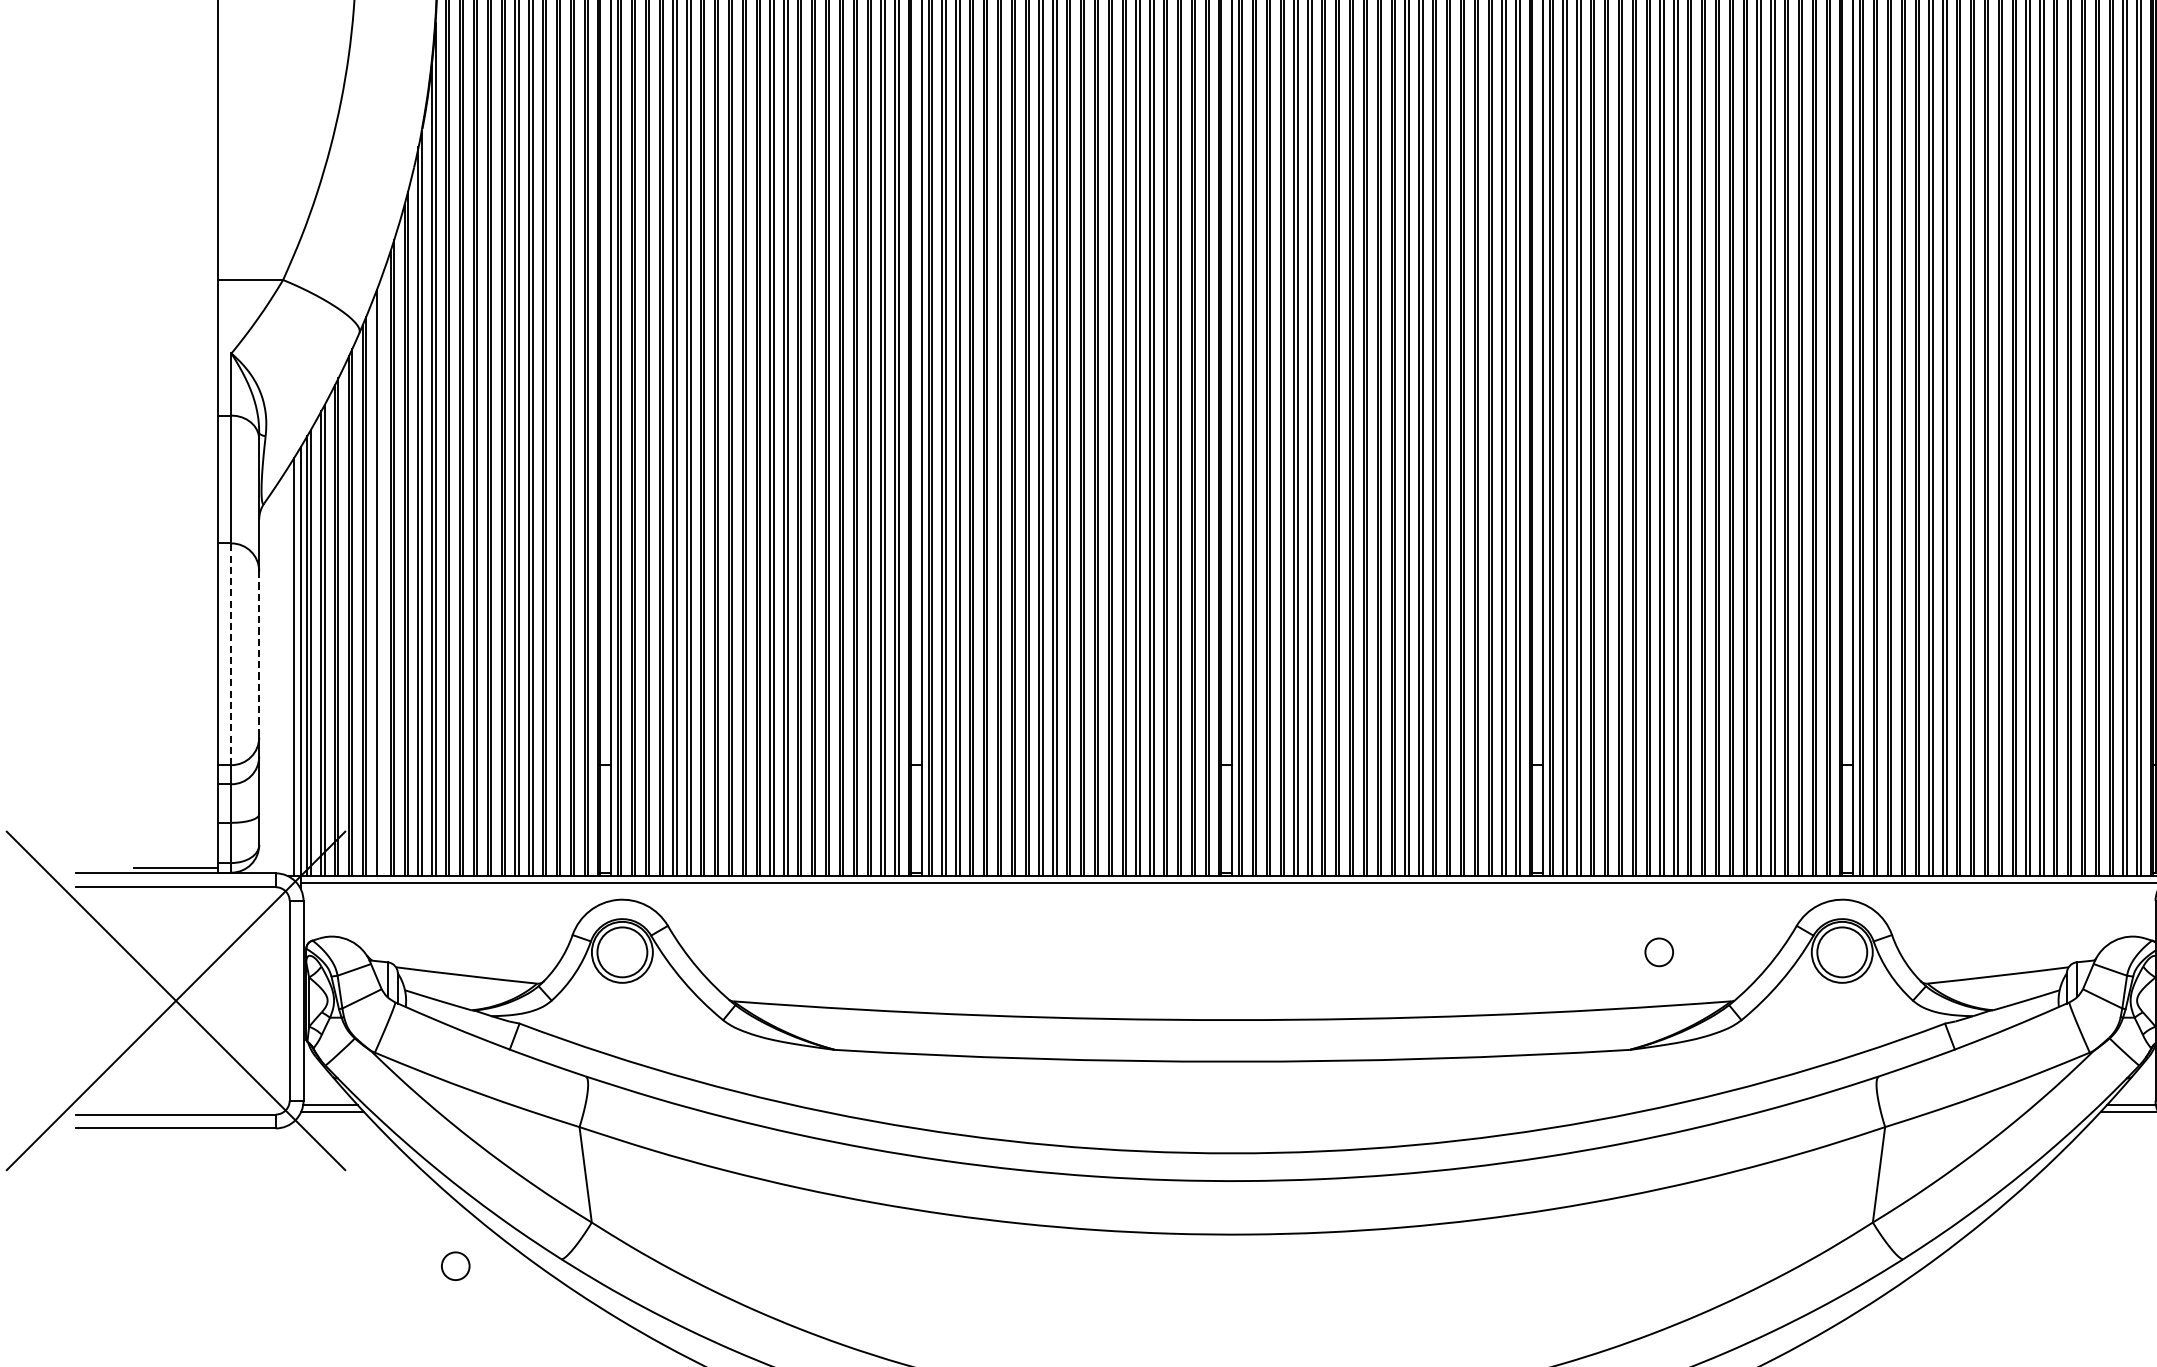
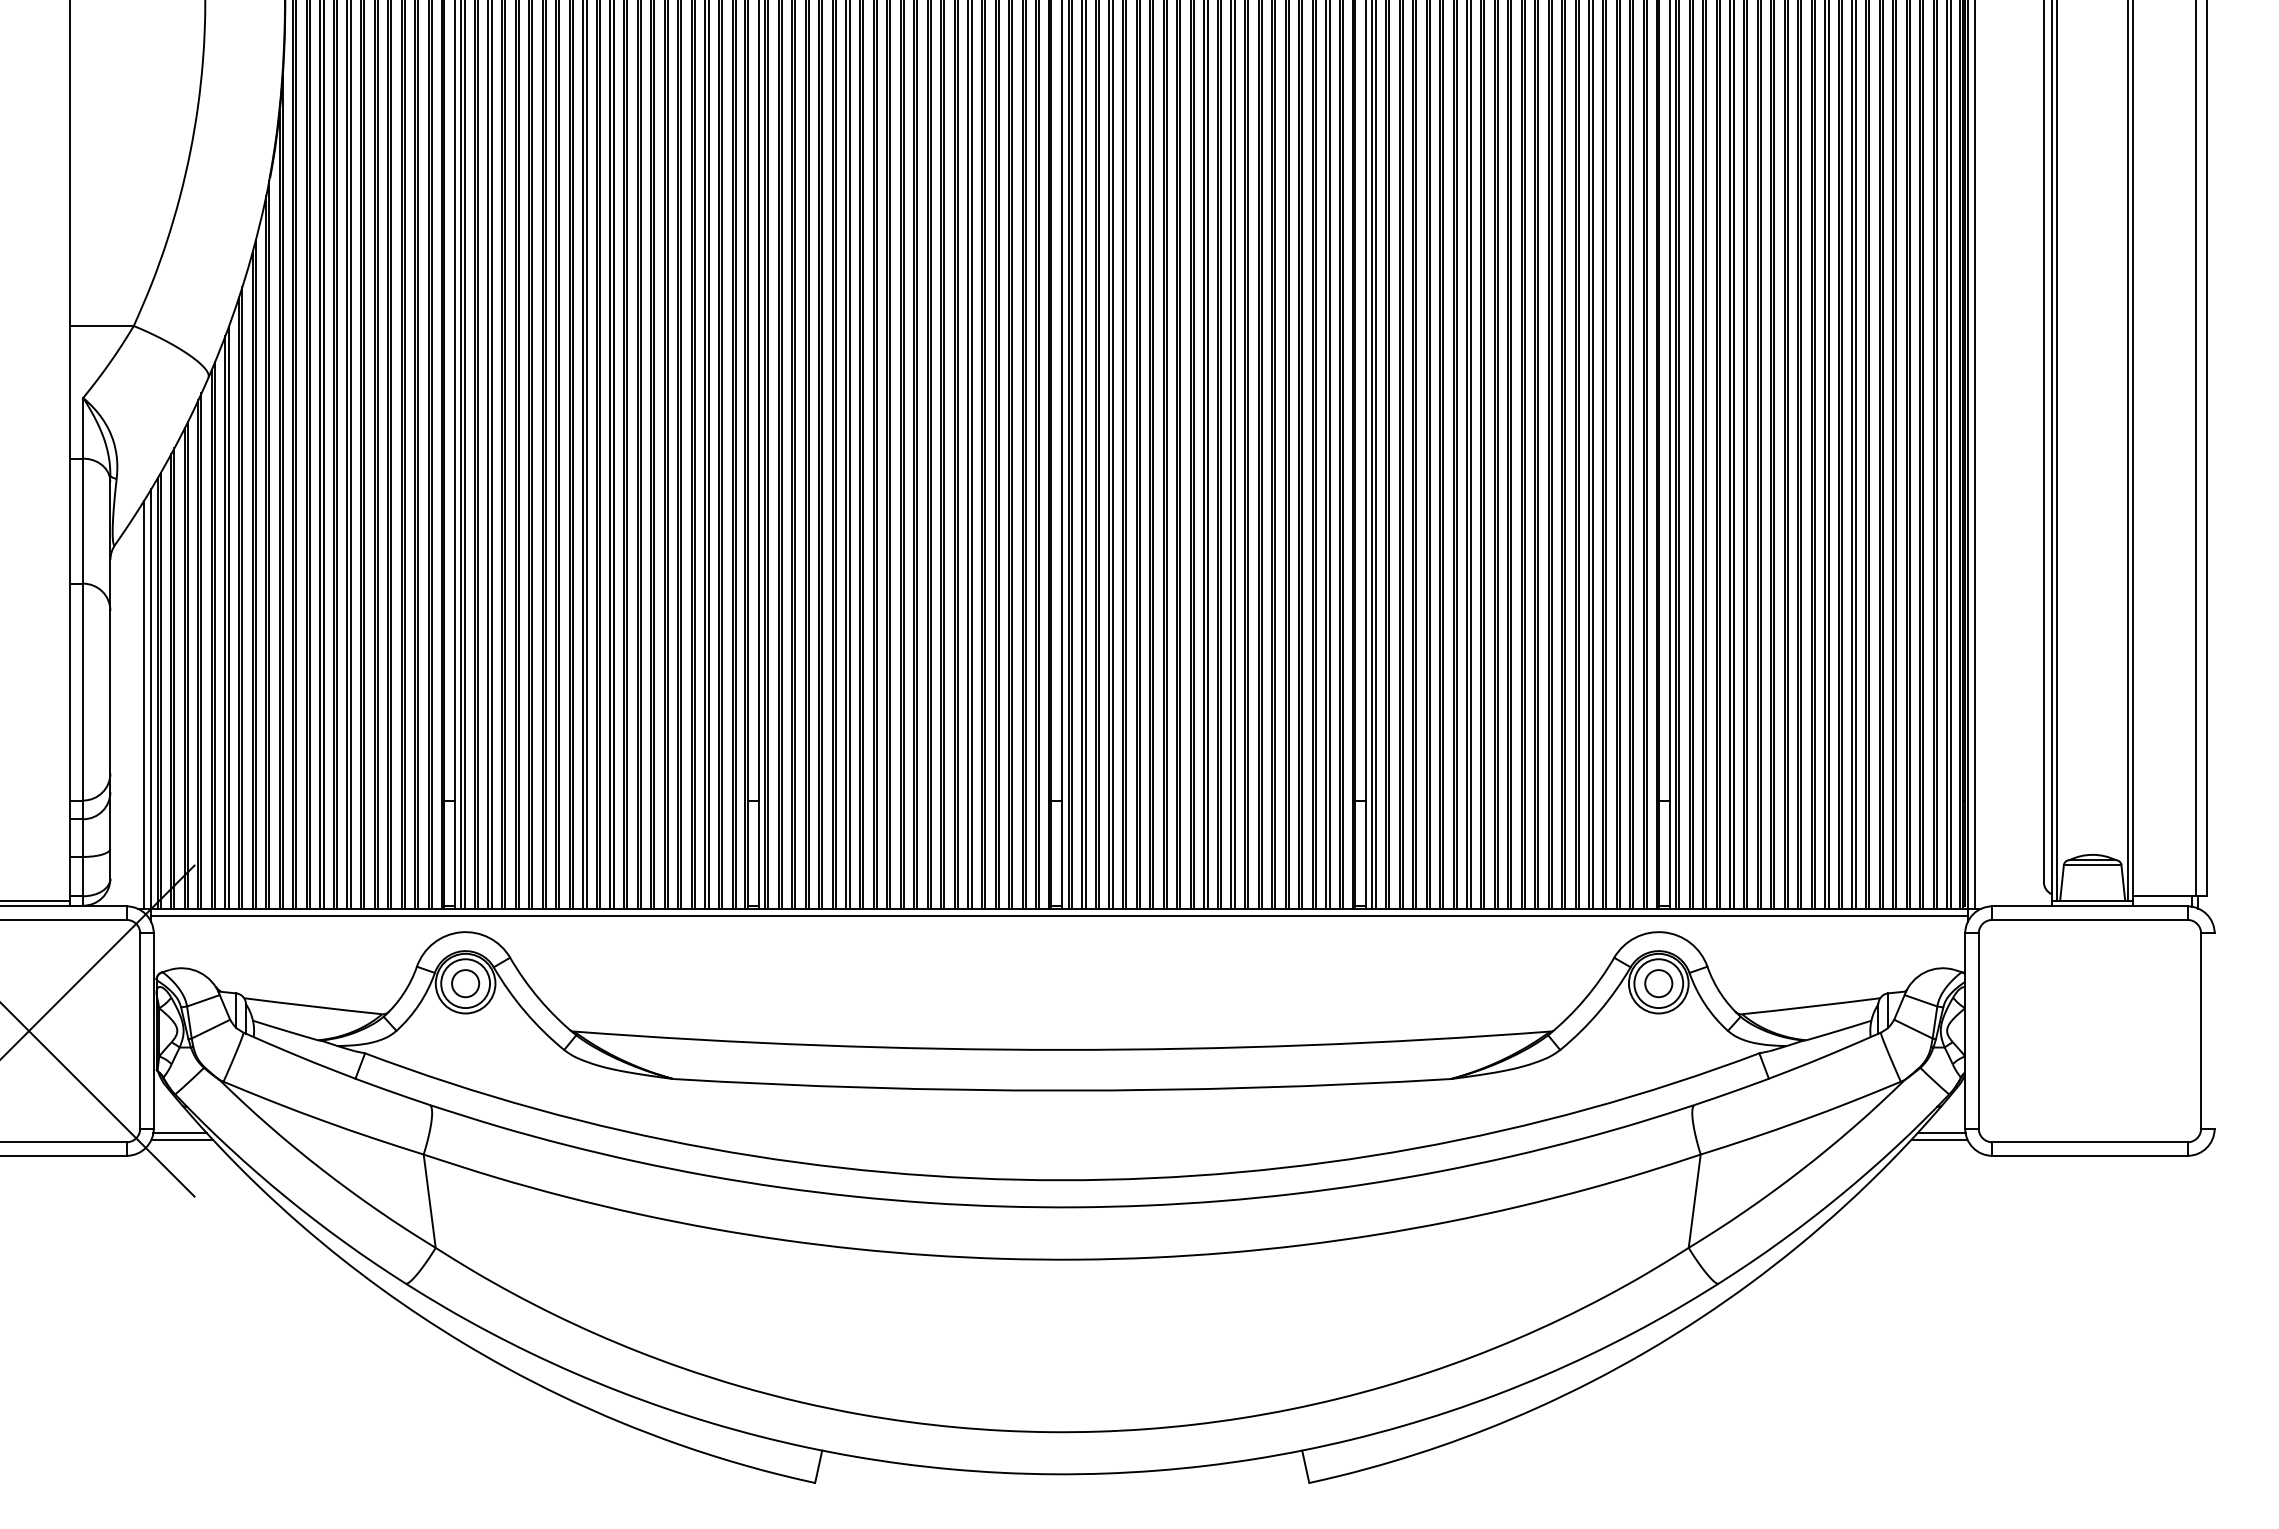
line: (379, 578) -> (228, 617), added
line: (231, 653) -> (83, 691), dashed -> solid
line: (259, 654) -> (110, 692), dashed -> solid
circle: (1658, 952) -> (1658, 983), moved
circle: (455, 1266) -> (465, 983), moved

